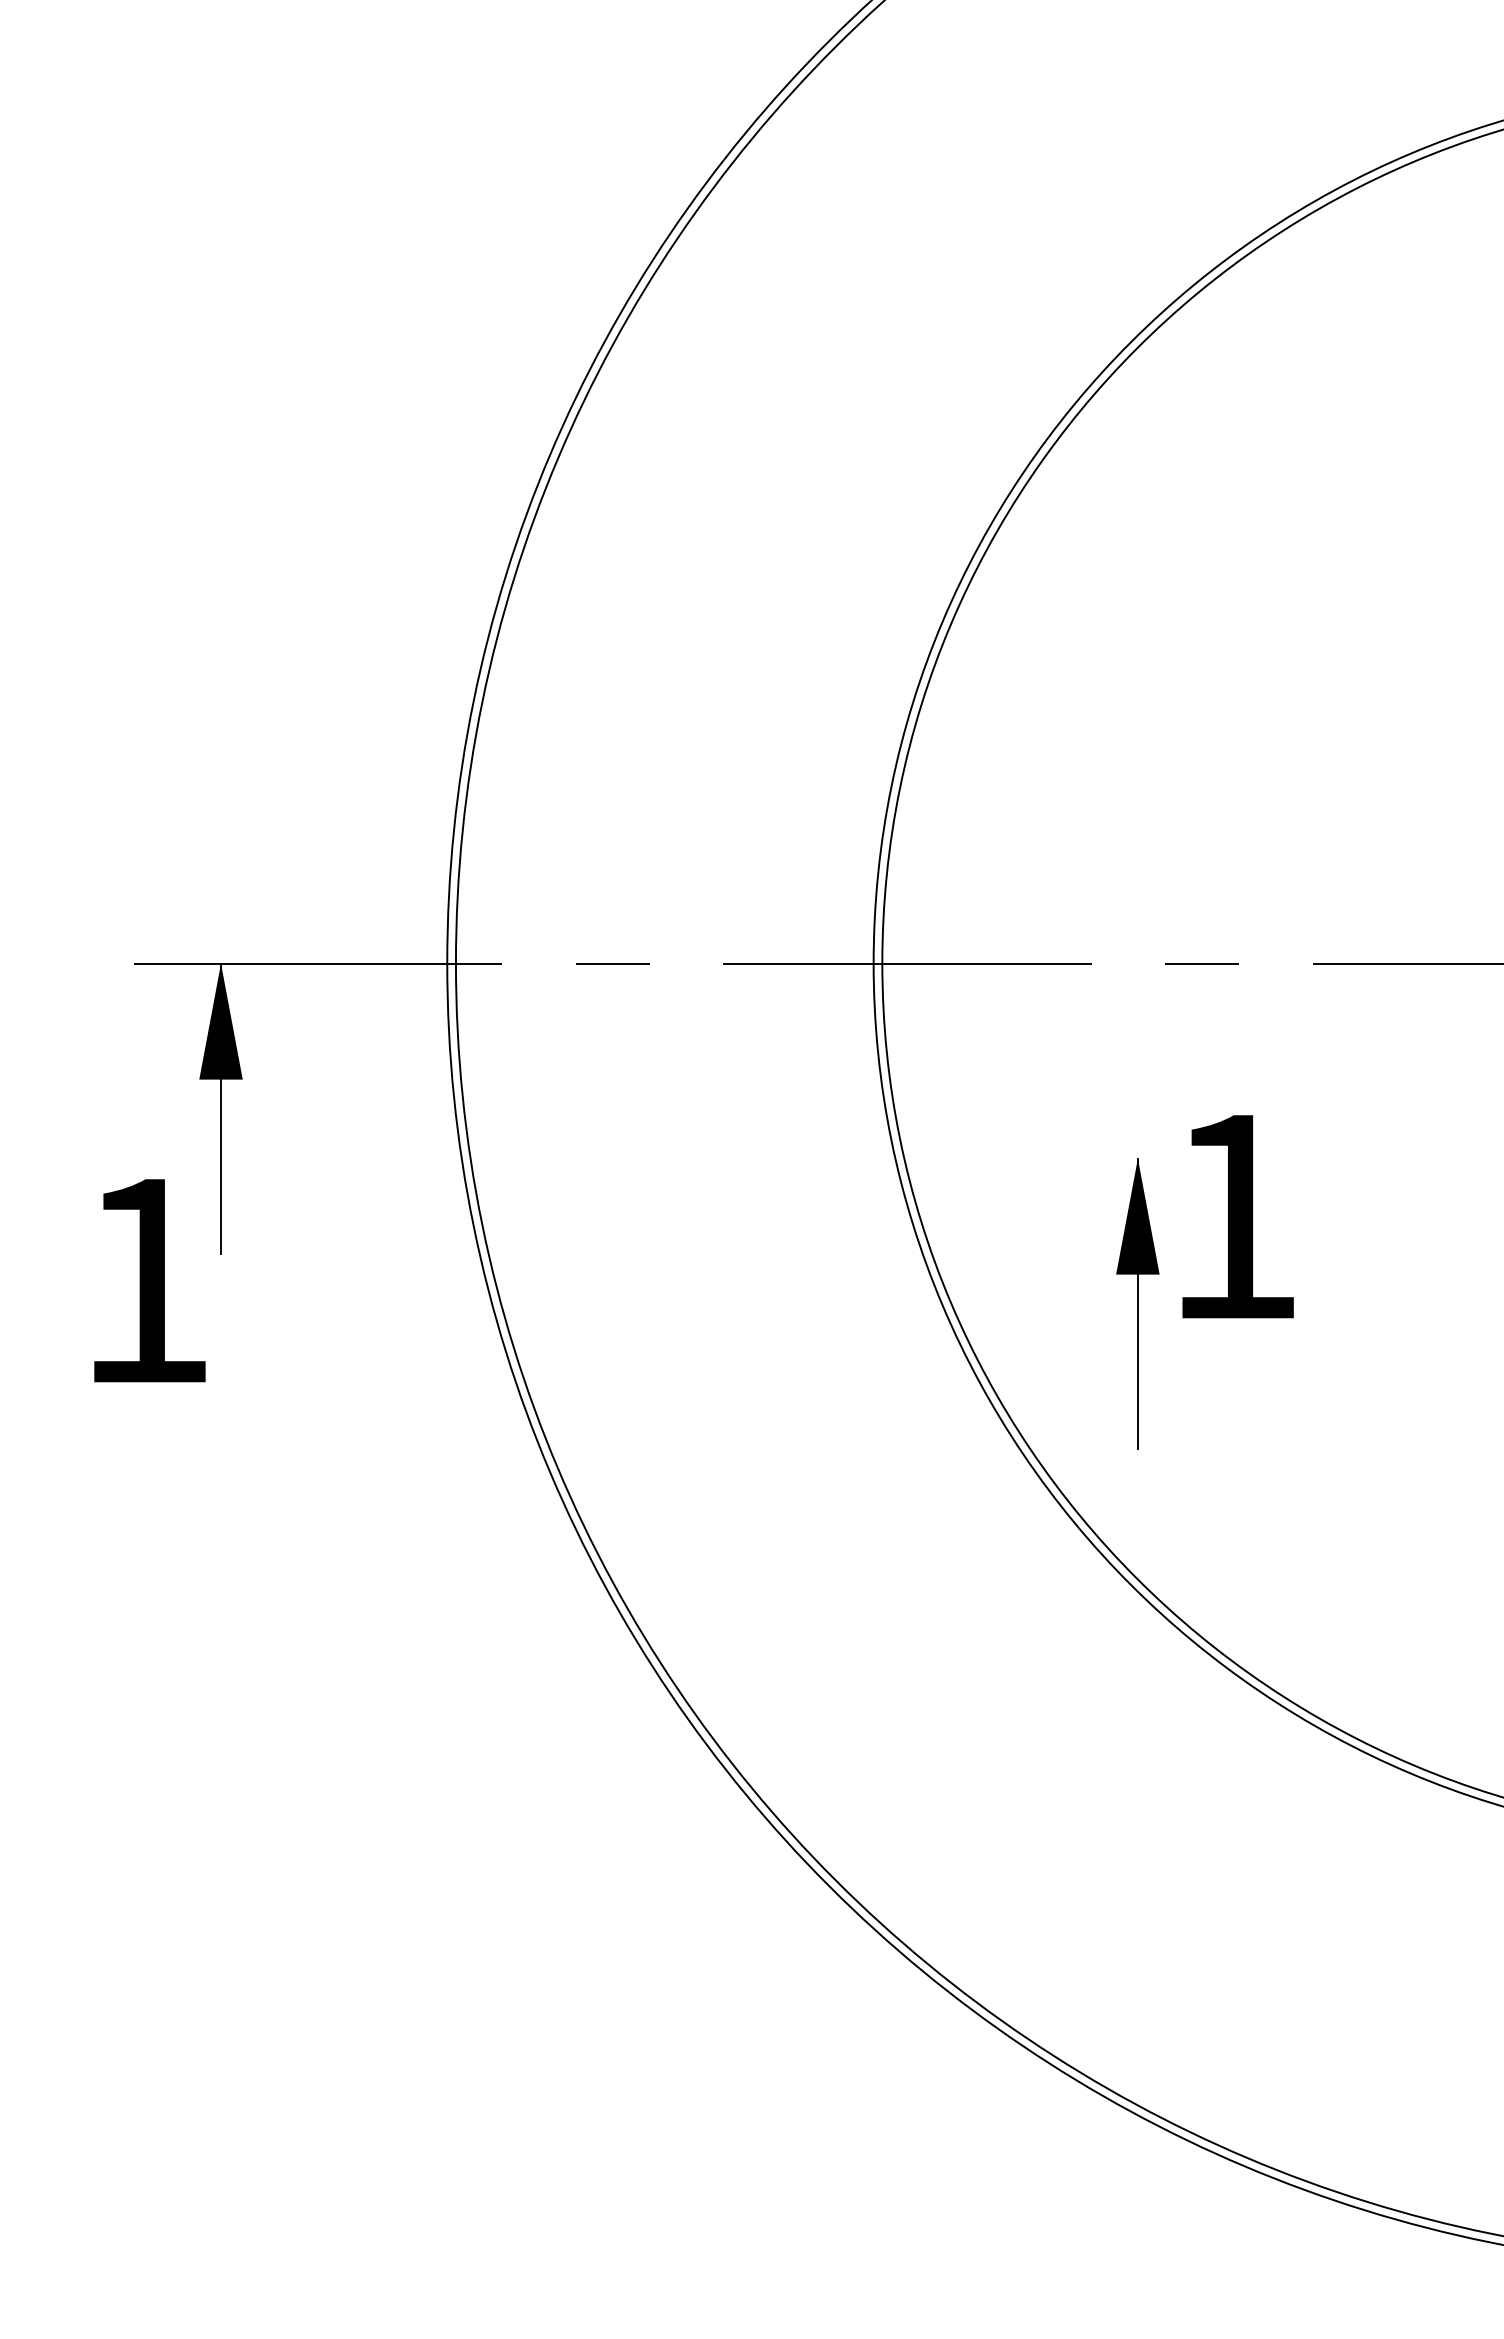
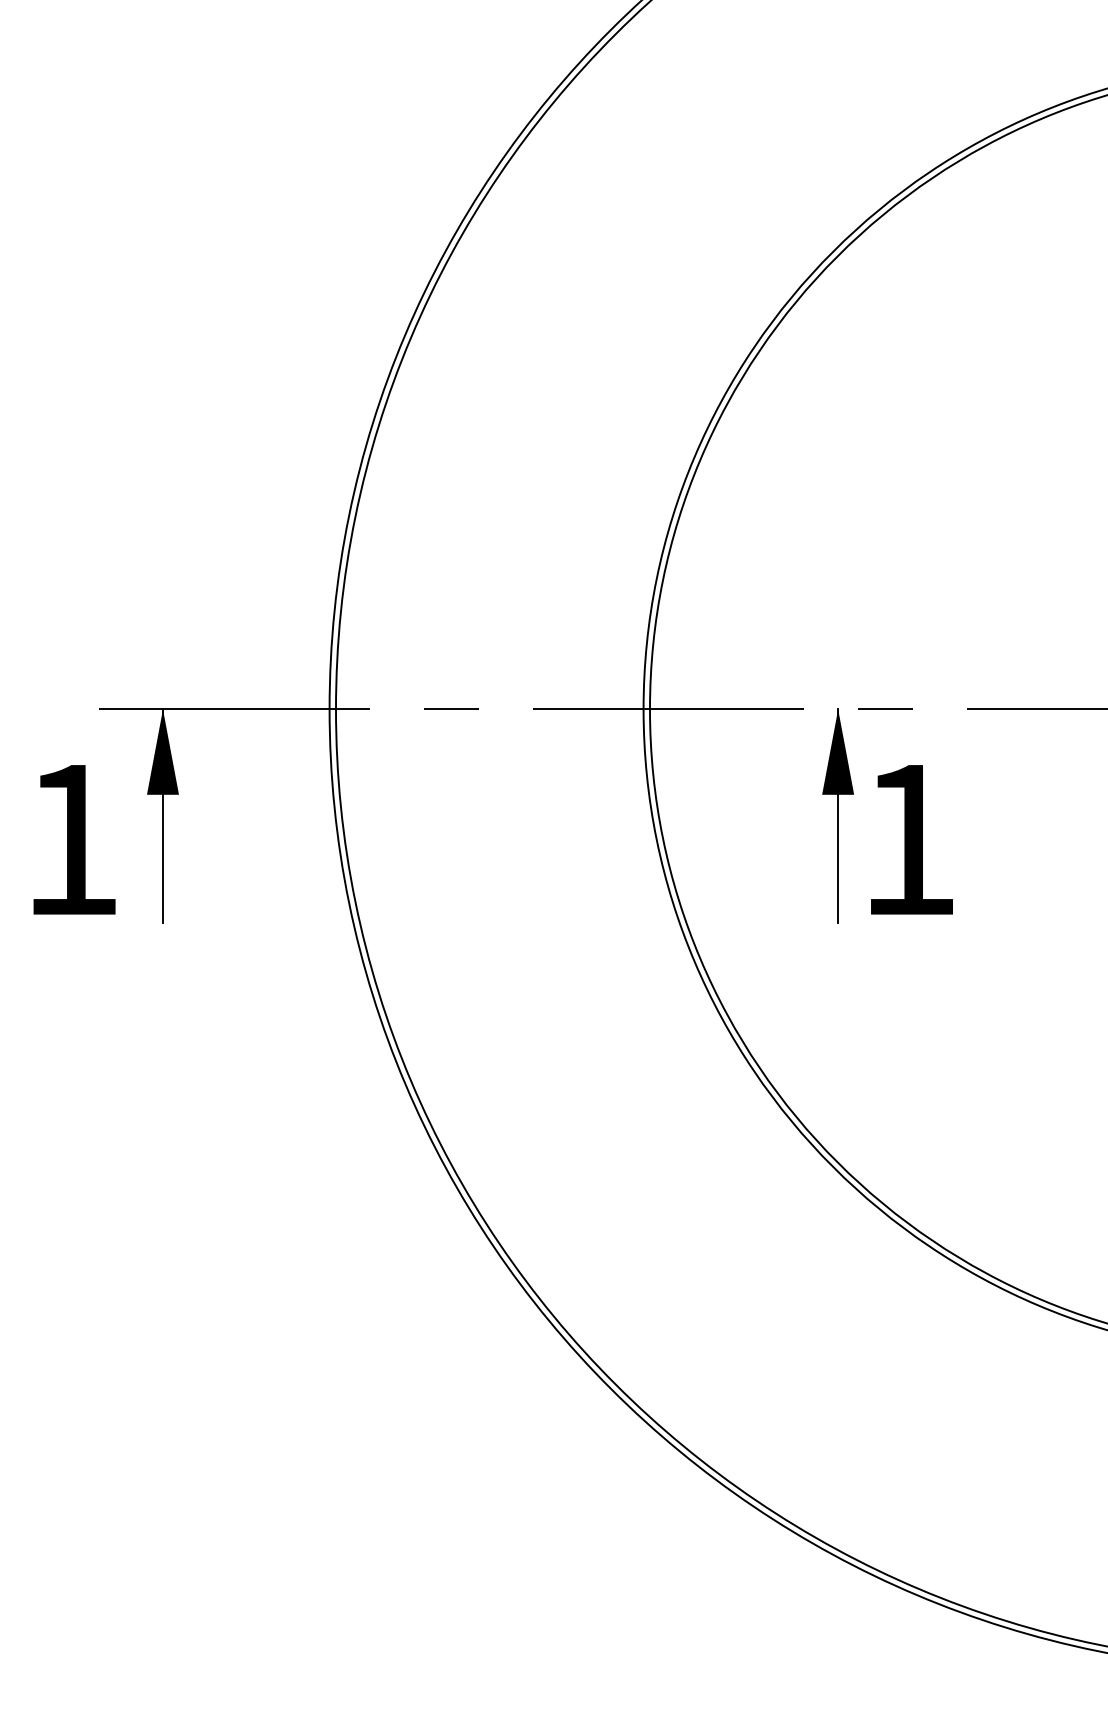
text: (1237, 1216) -> (911, 839), moved
text: (149, 1280) -> (74, 839), moved
part: (1137, 1303) -> (837, 816), moved

